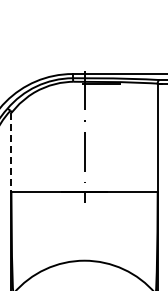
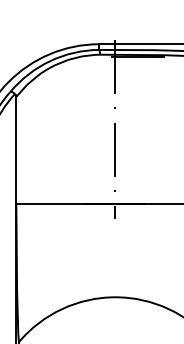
line: (11, 152) -> (16, 150), dashed -> solid

